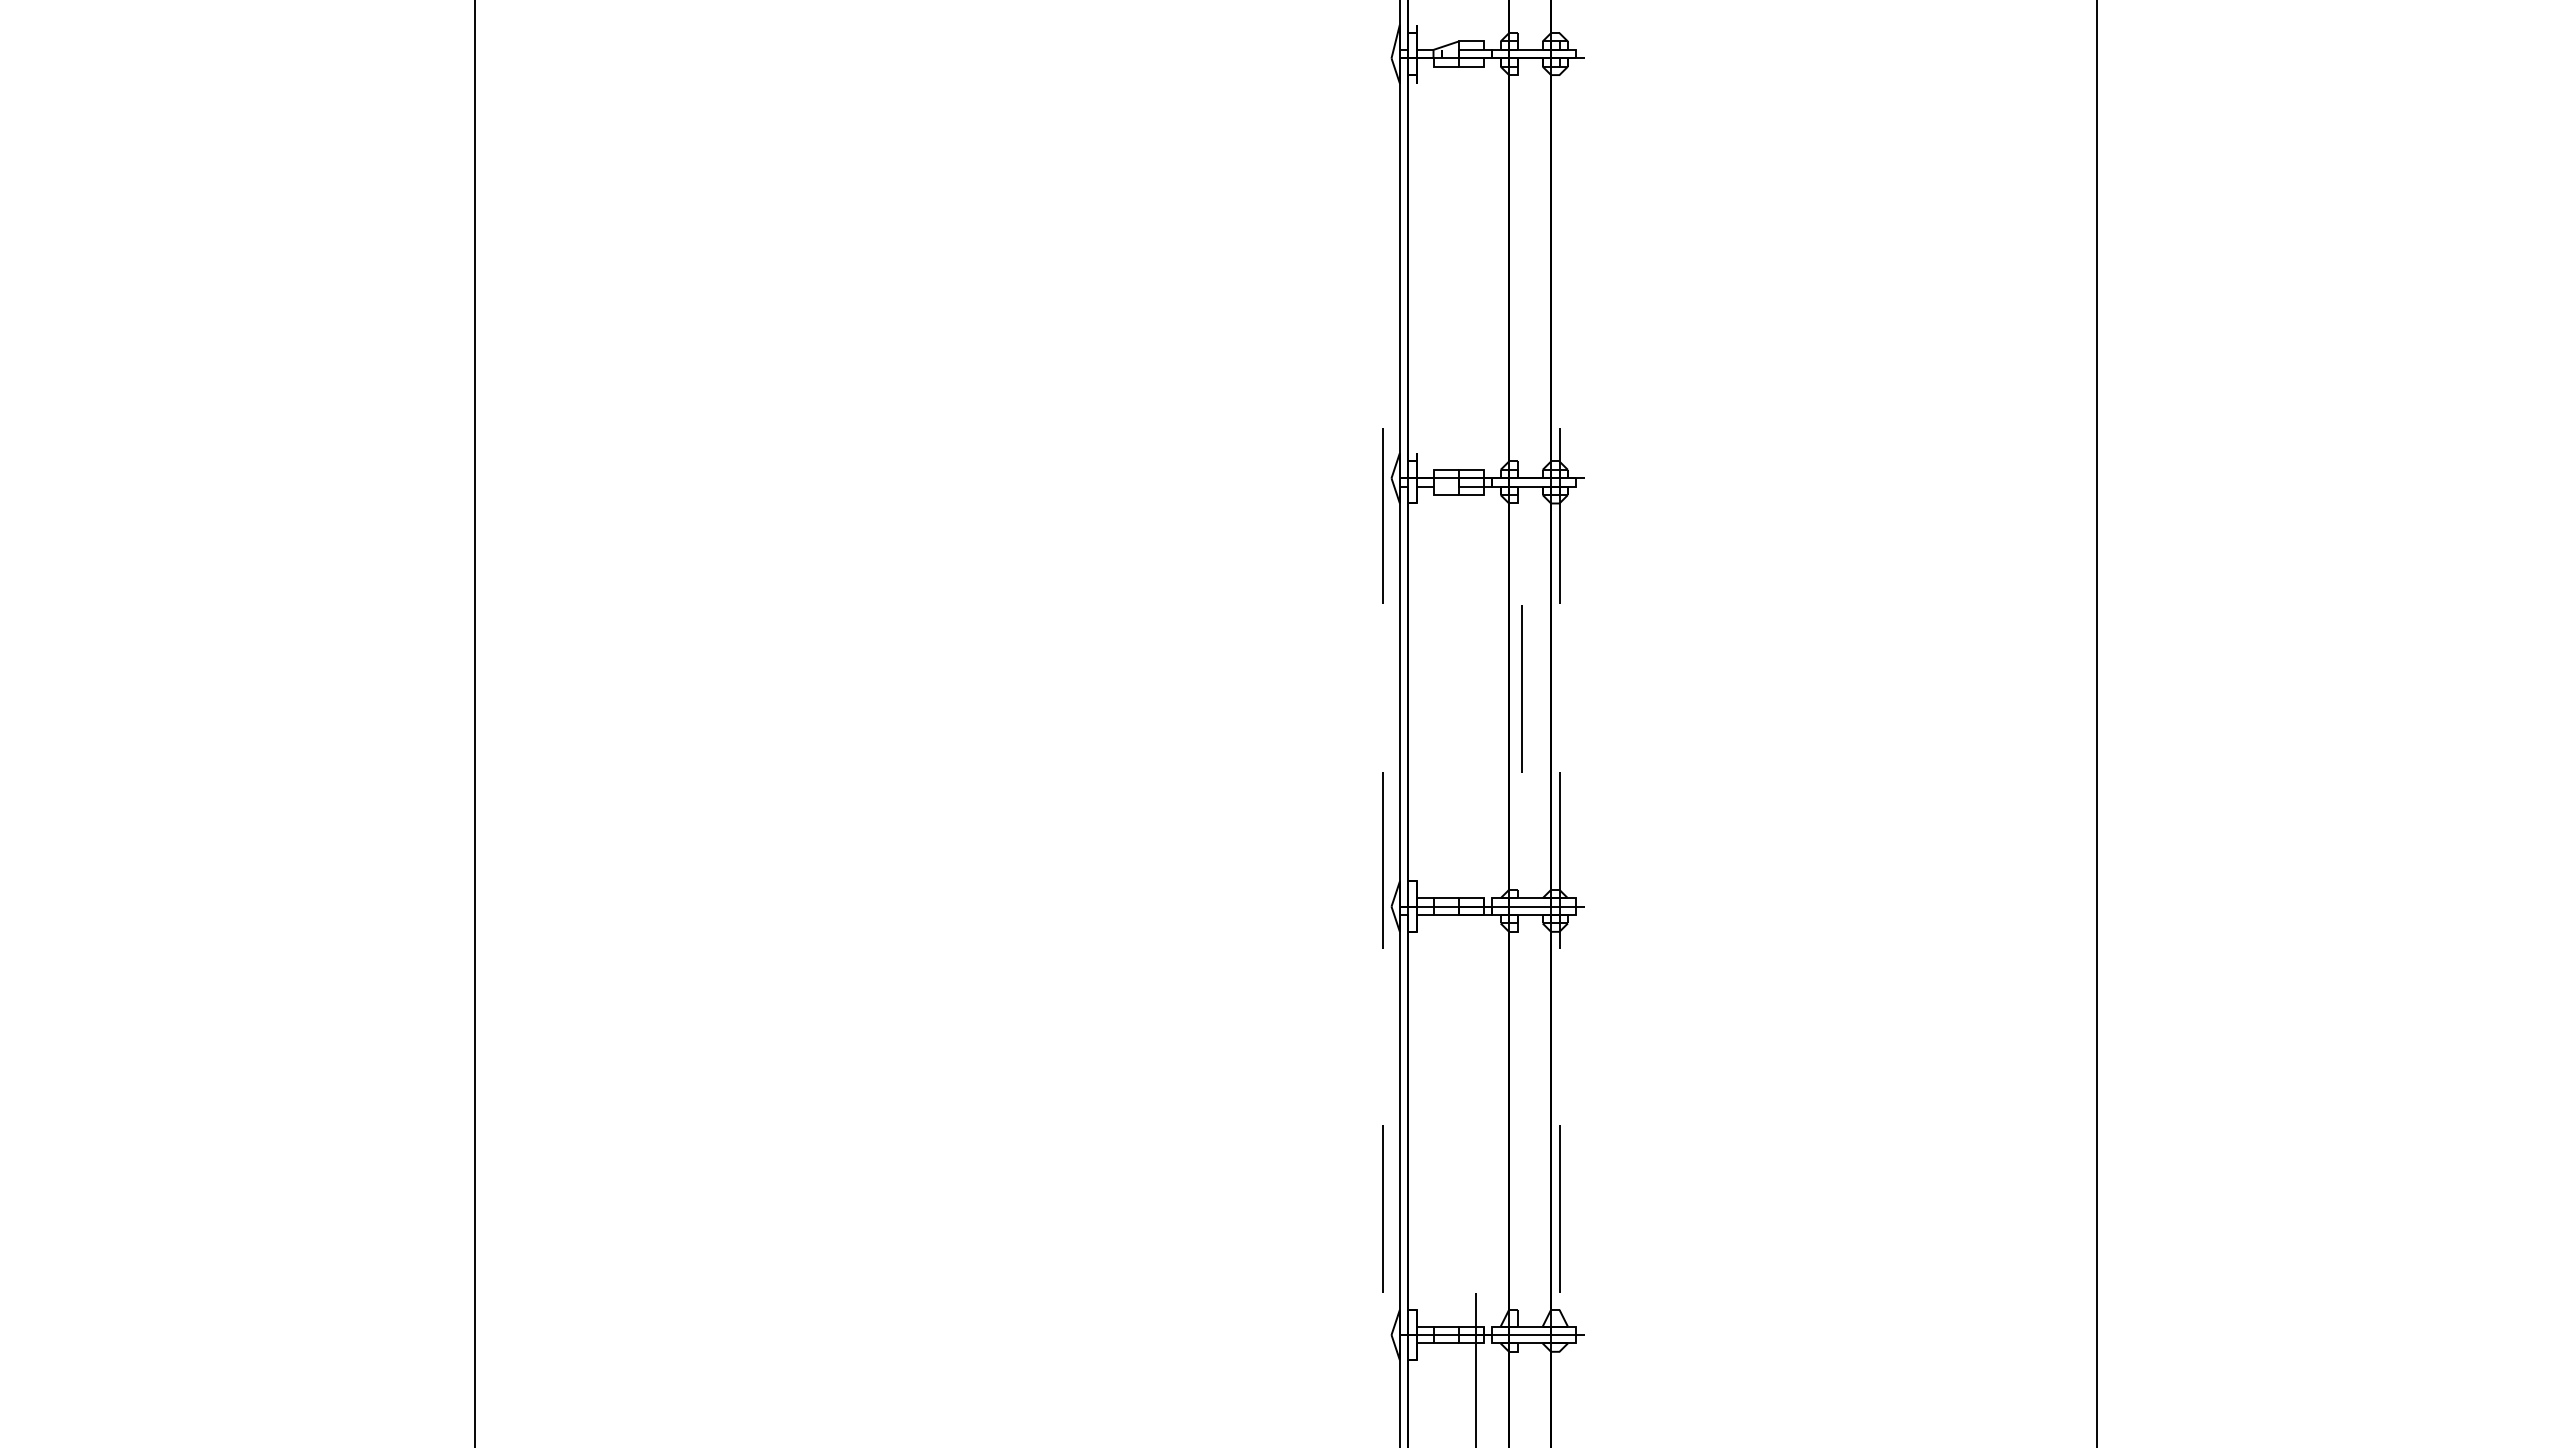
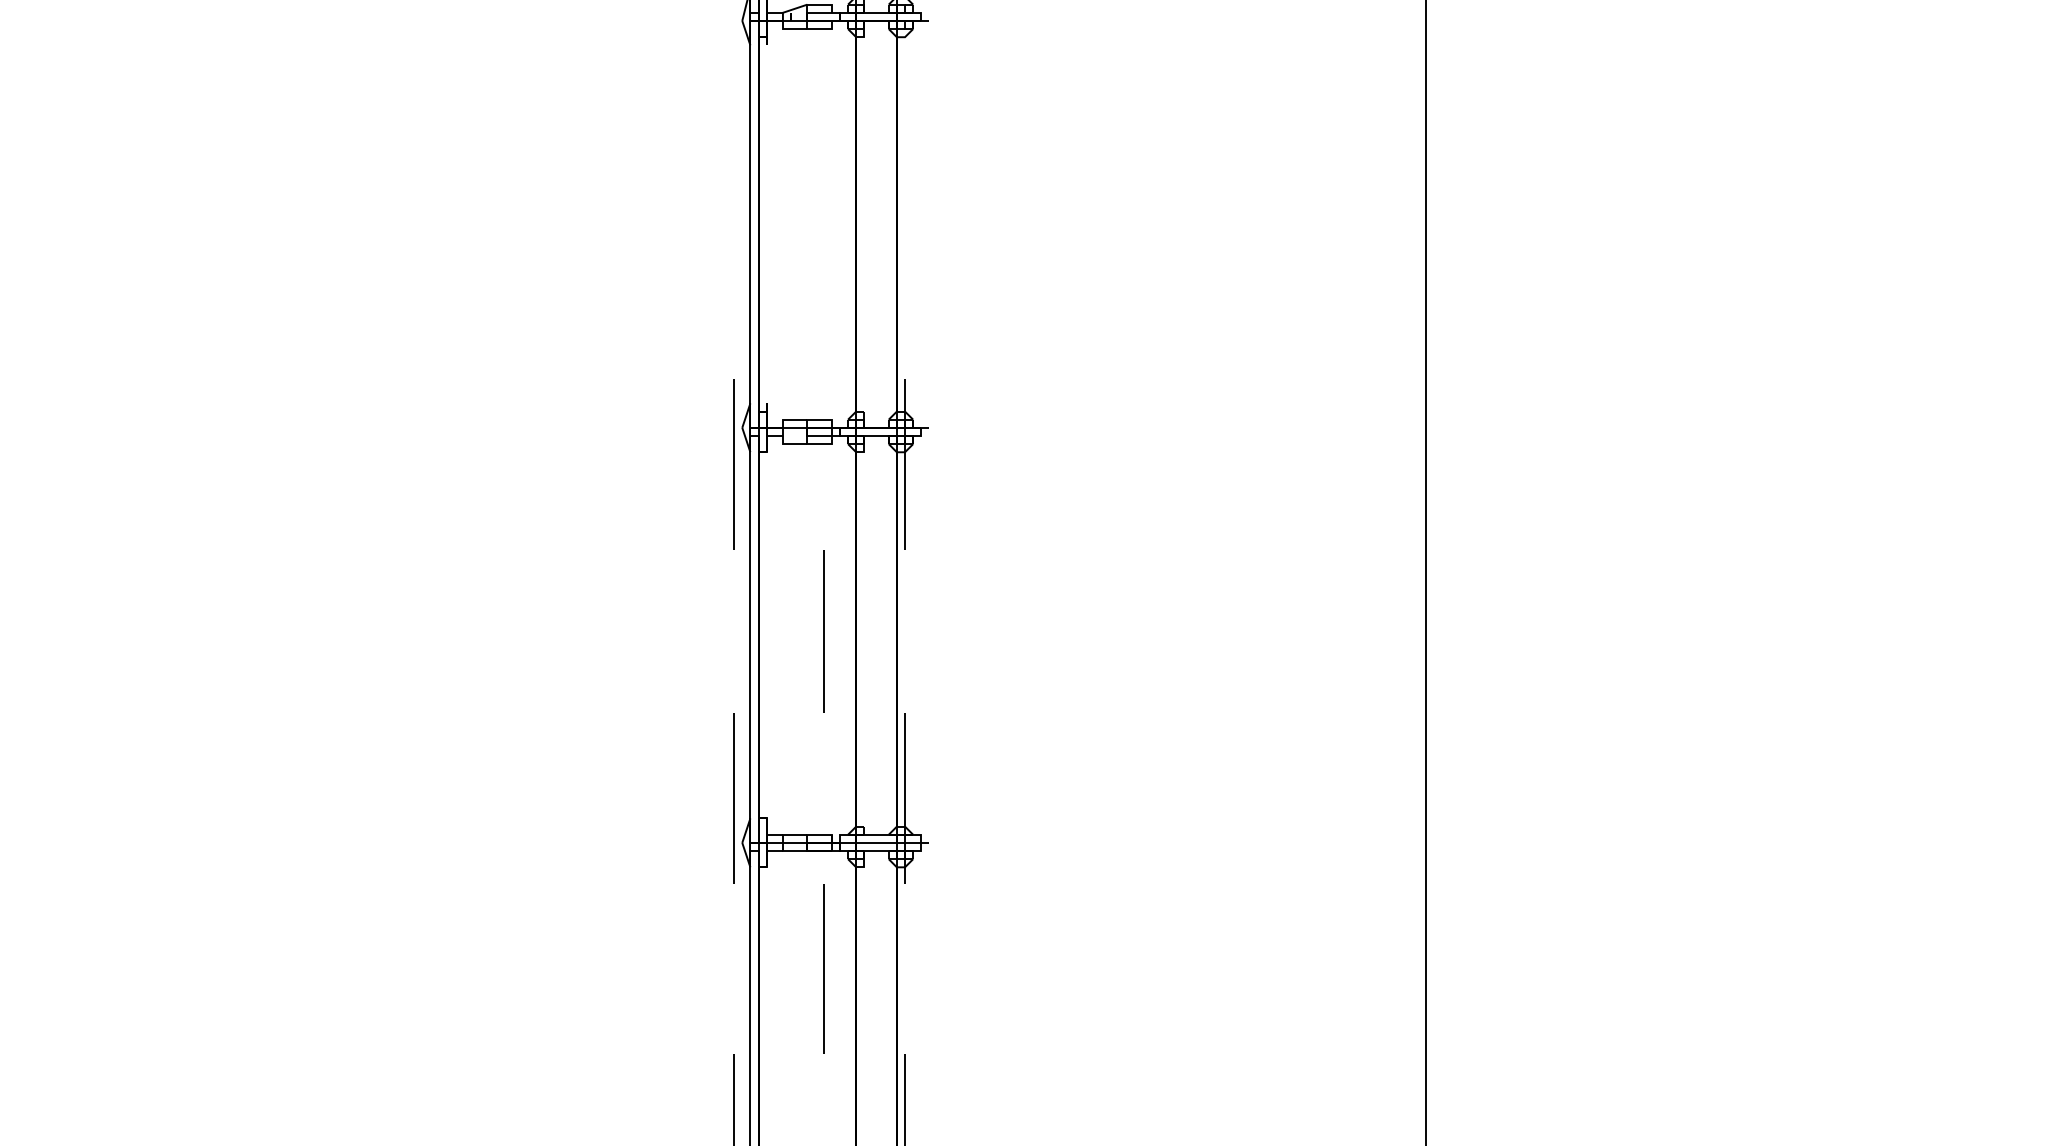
line: (1521, 688) -> (823, 630), moved
line: (1475, 1036) -> (823, 968), added

